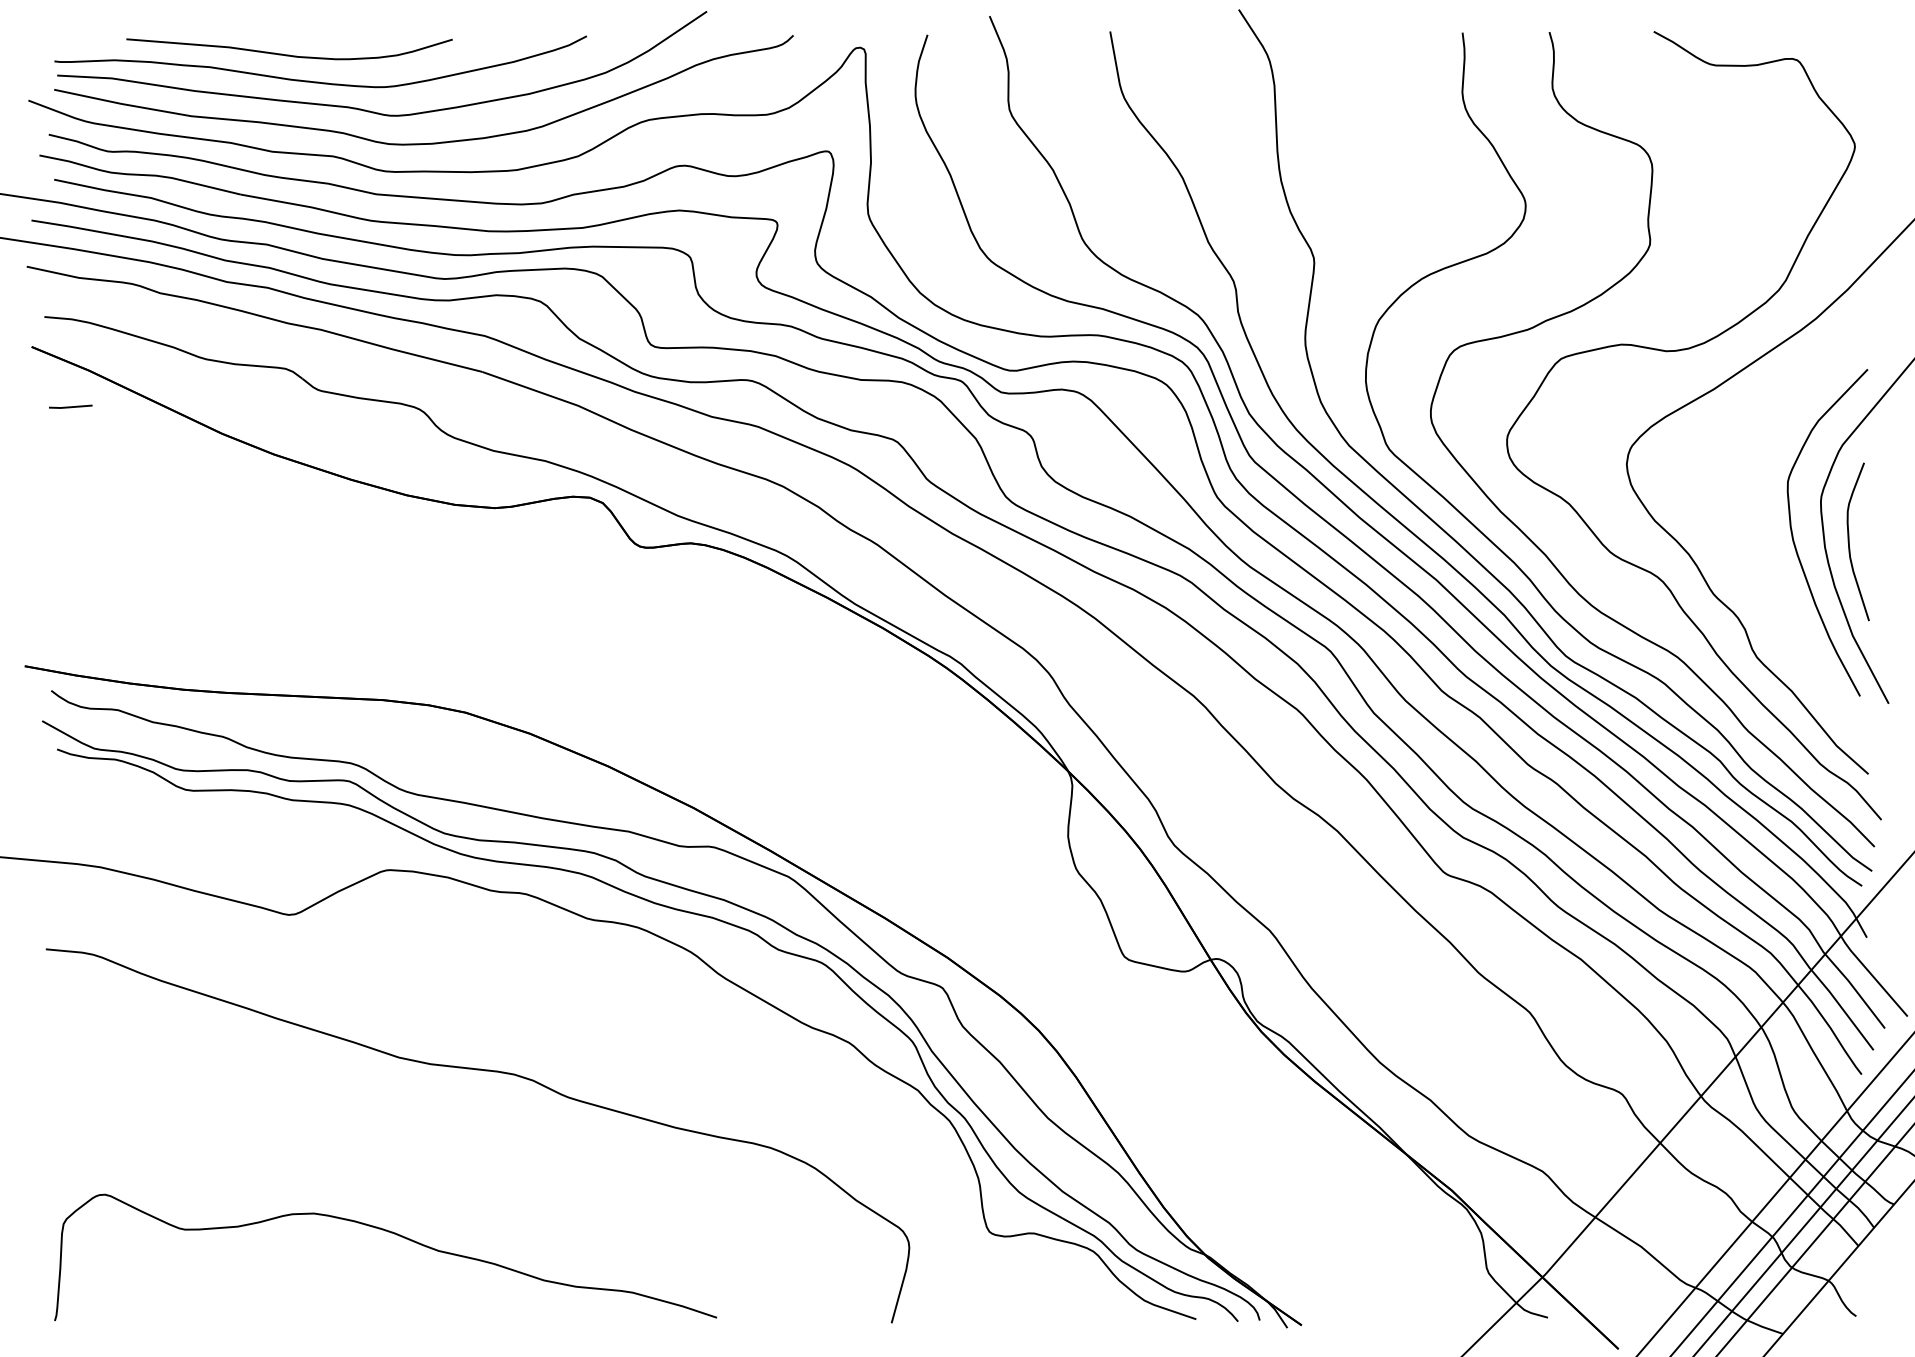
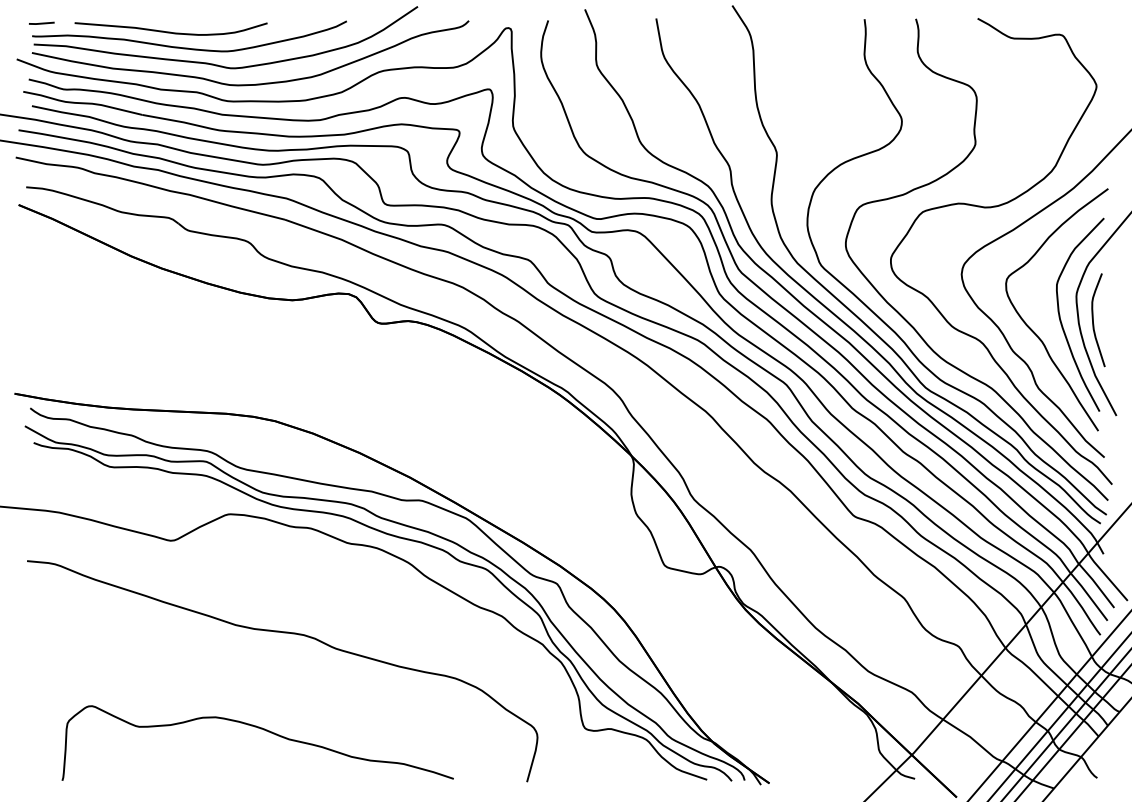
line: (70, 405) -> (41, 22), moved
curve: (1749, 560) -> (1034, 331), added
curve: (390, 1234) -> (260, 729), moved

